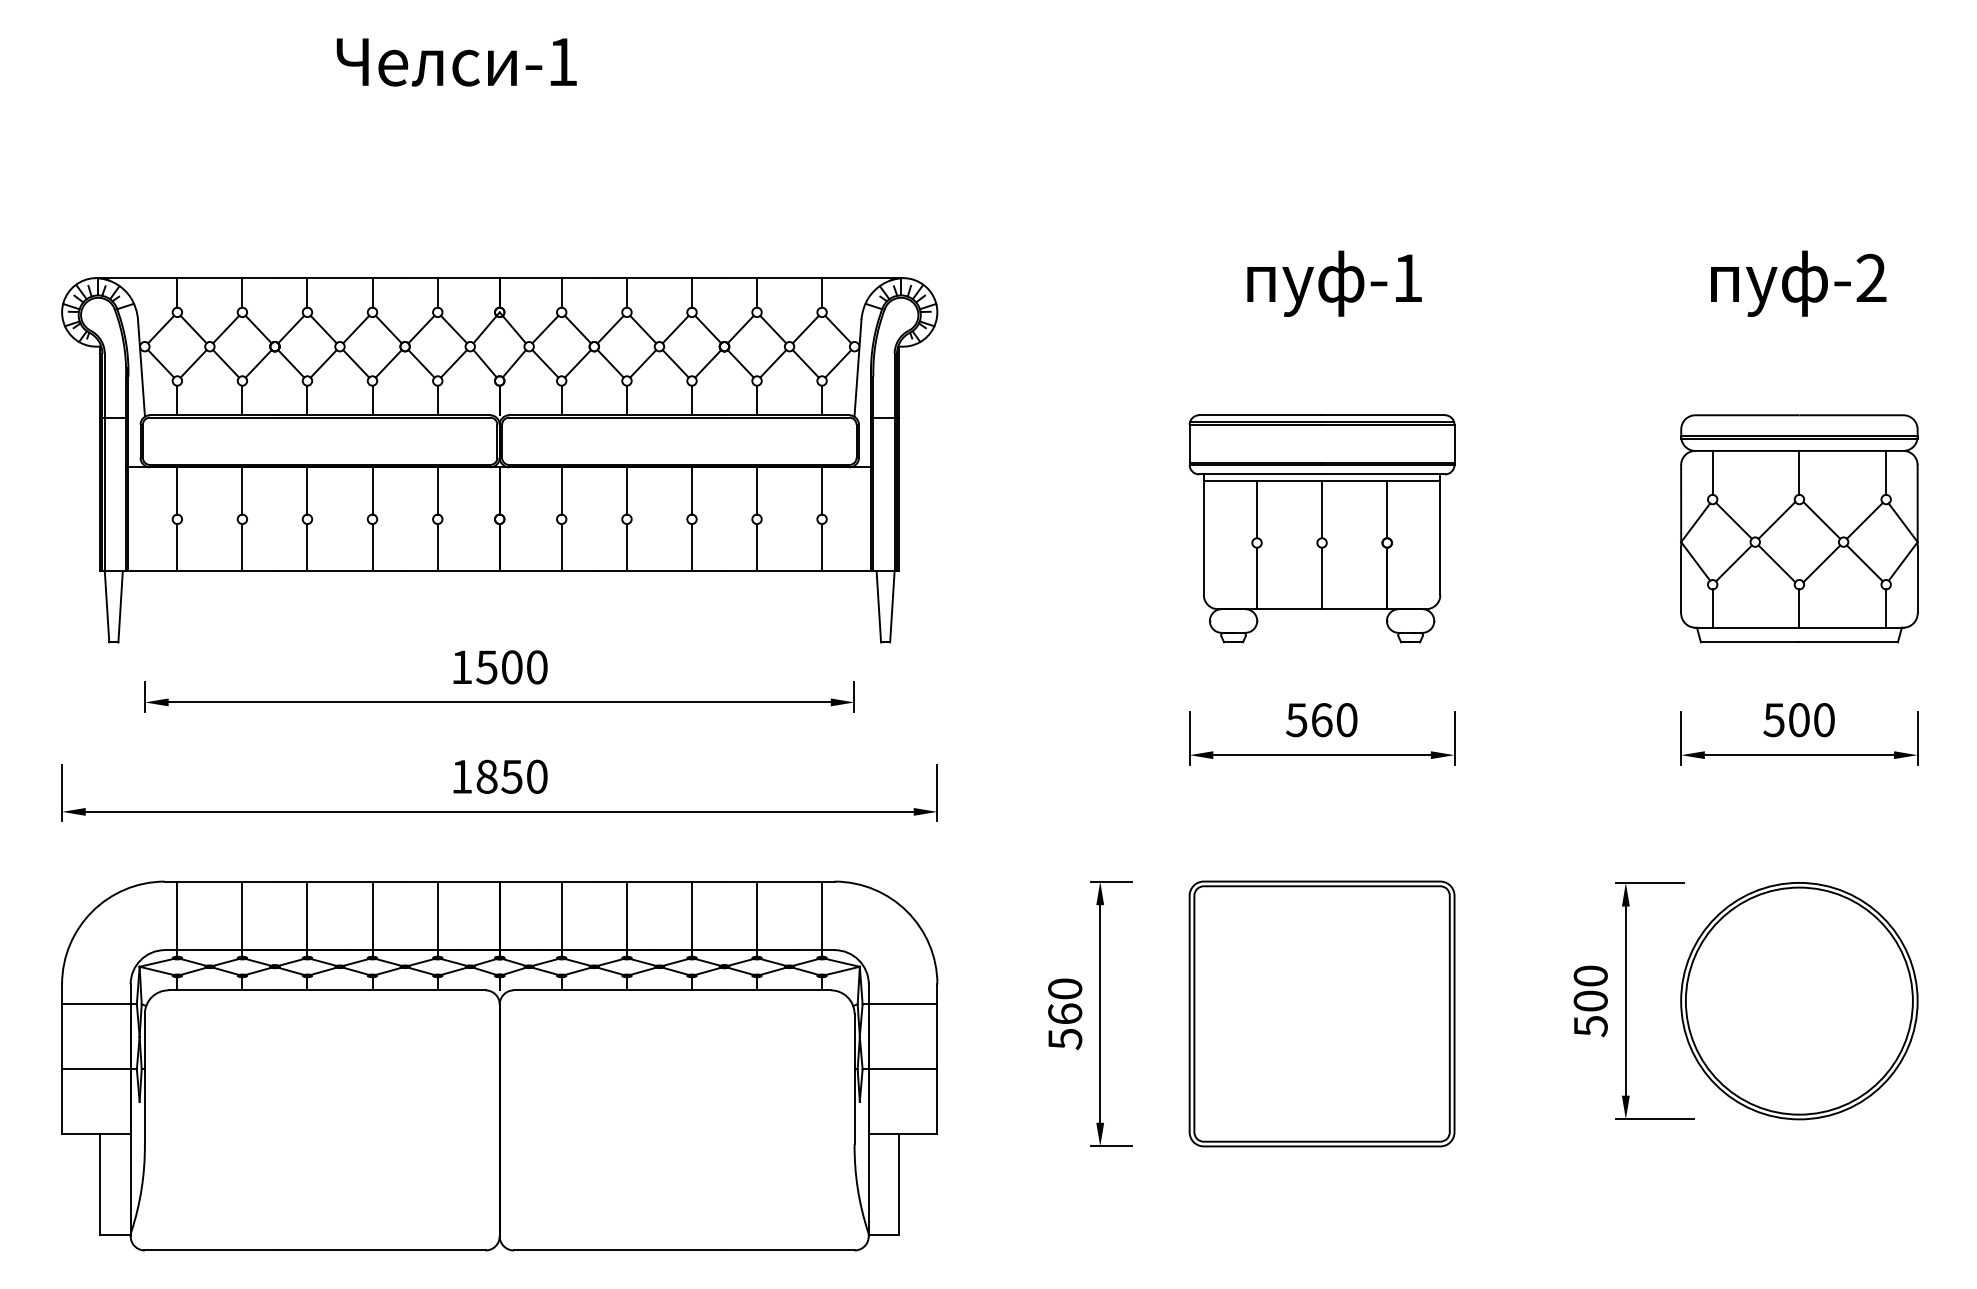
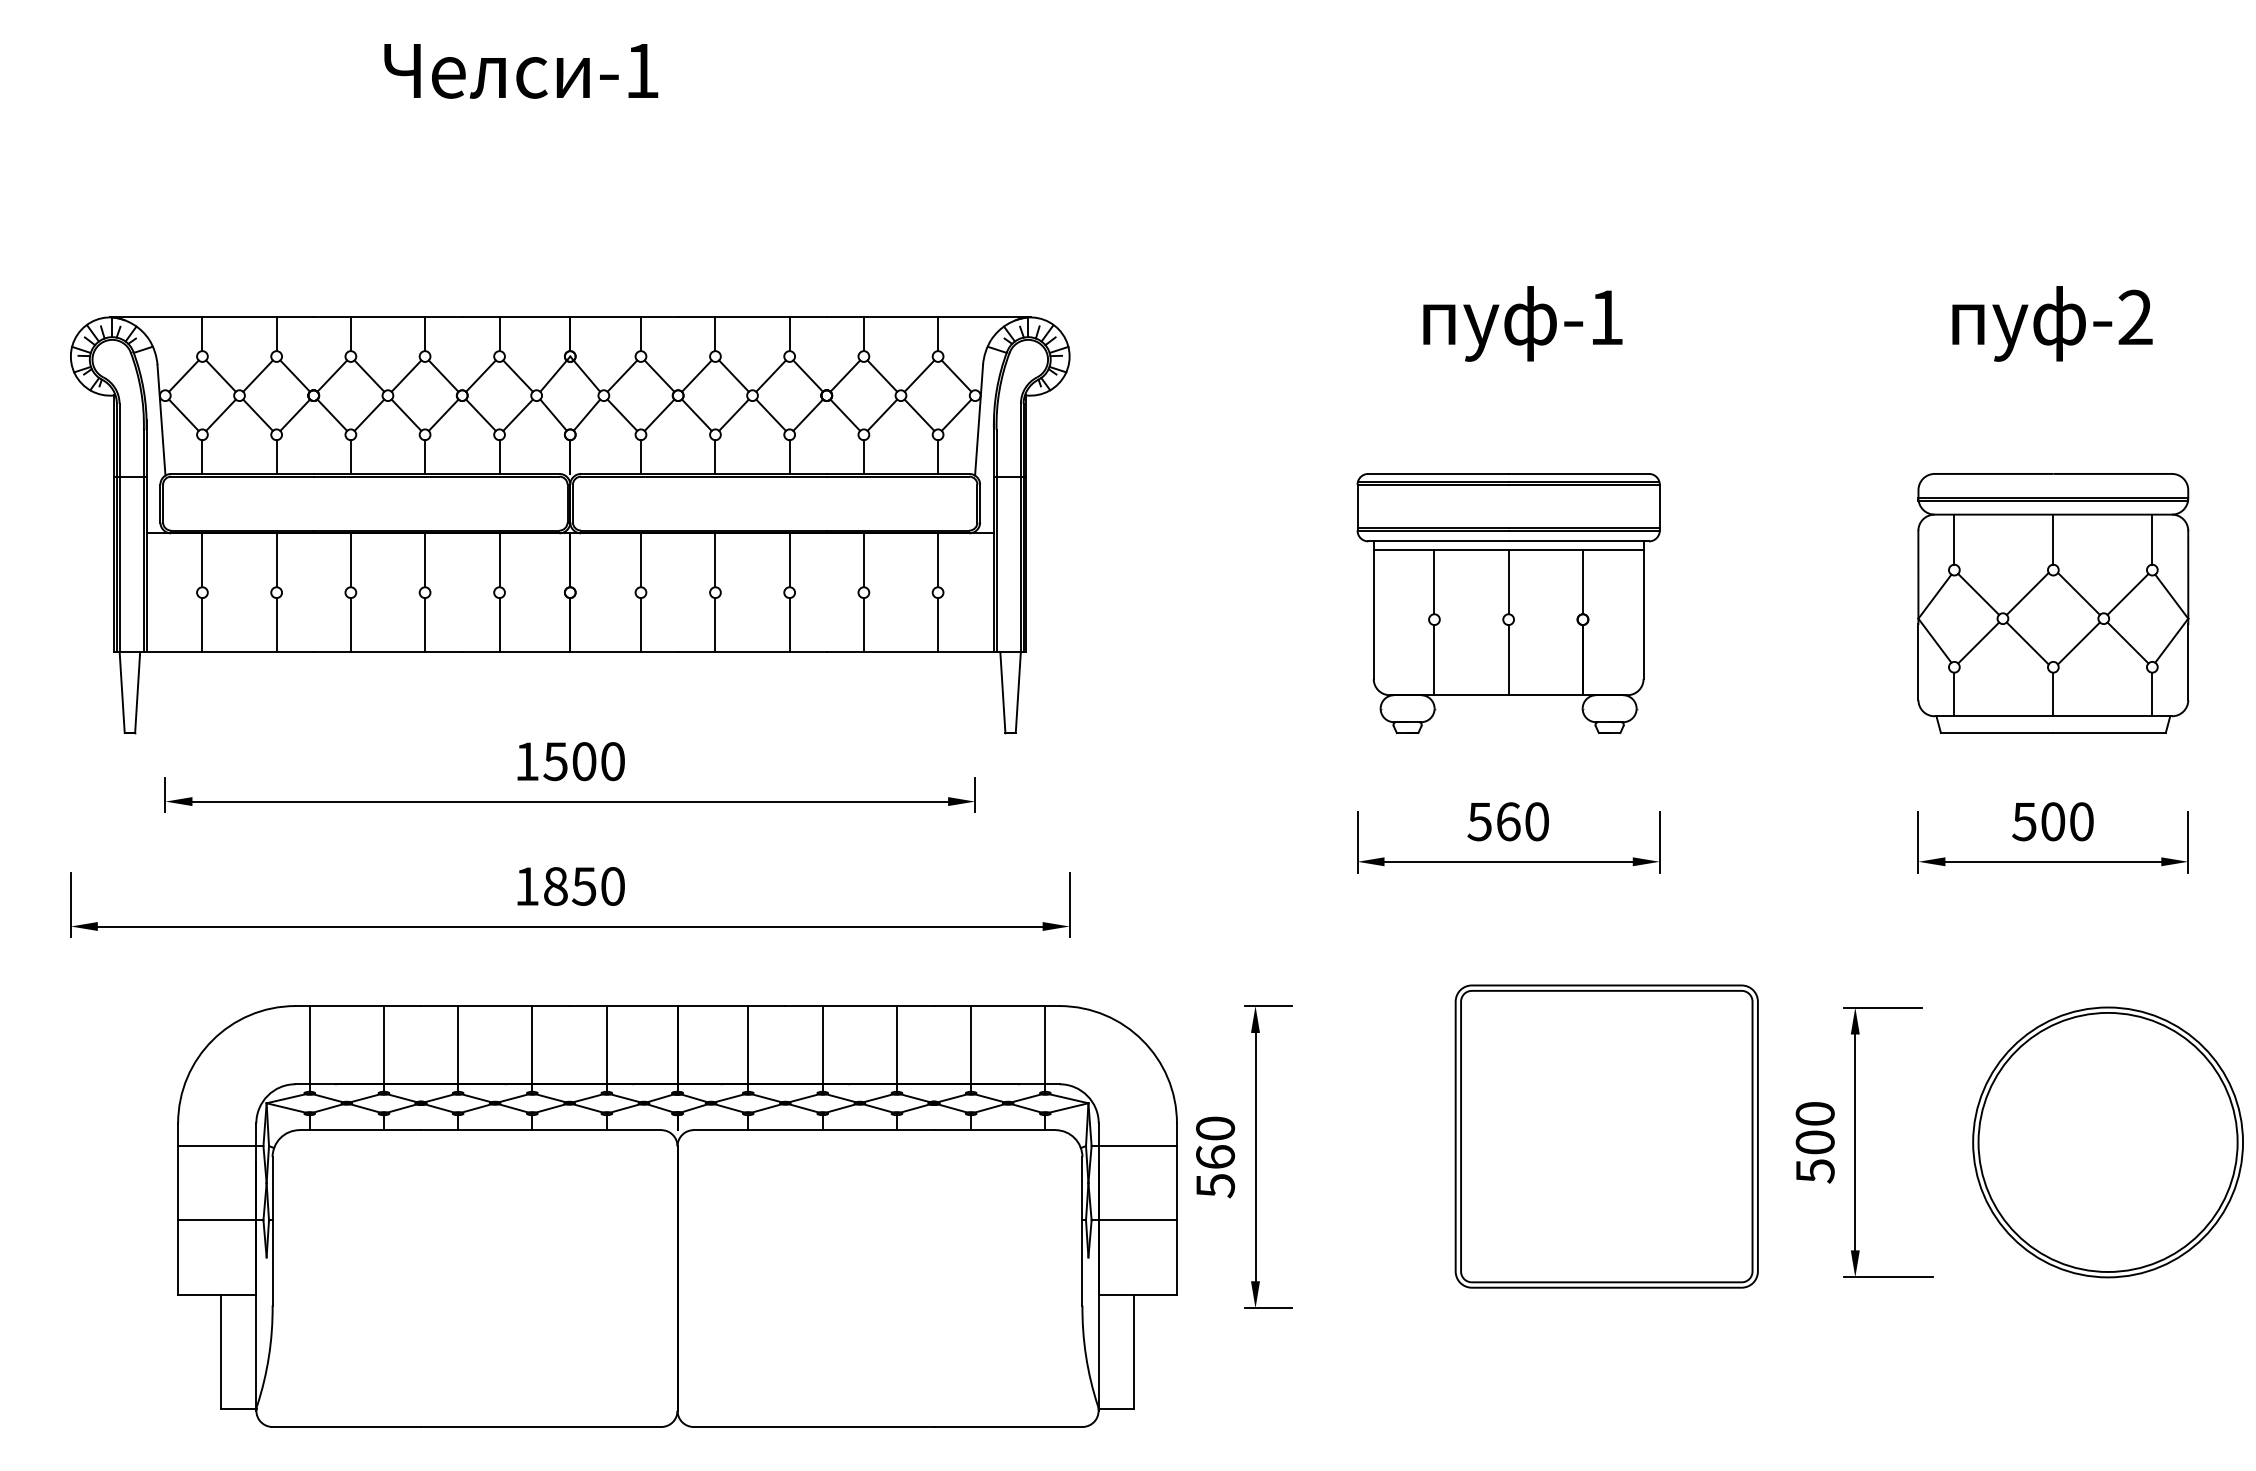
part: (1799, 1001) -> (2108, 1142), moved
part: (1321, 1013) -> (1606, 1136), moved
part: (499, 1065) -> (677, 1215), moved

